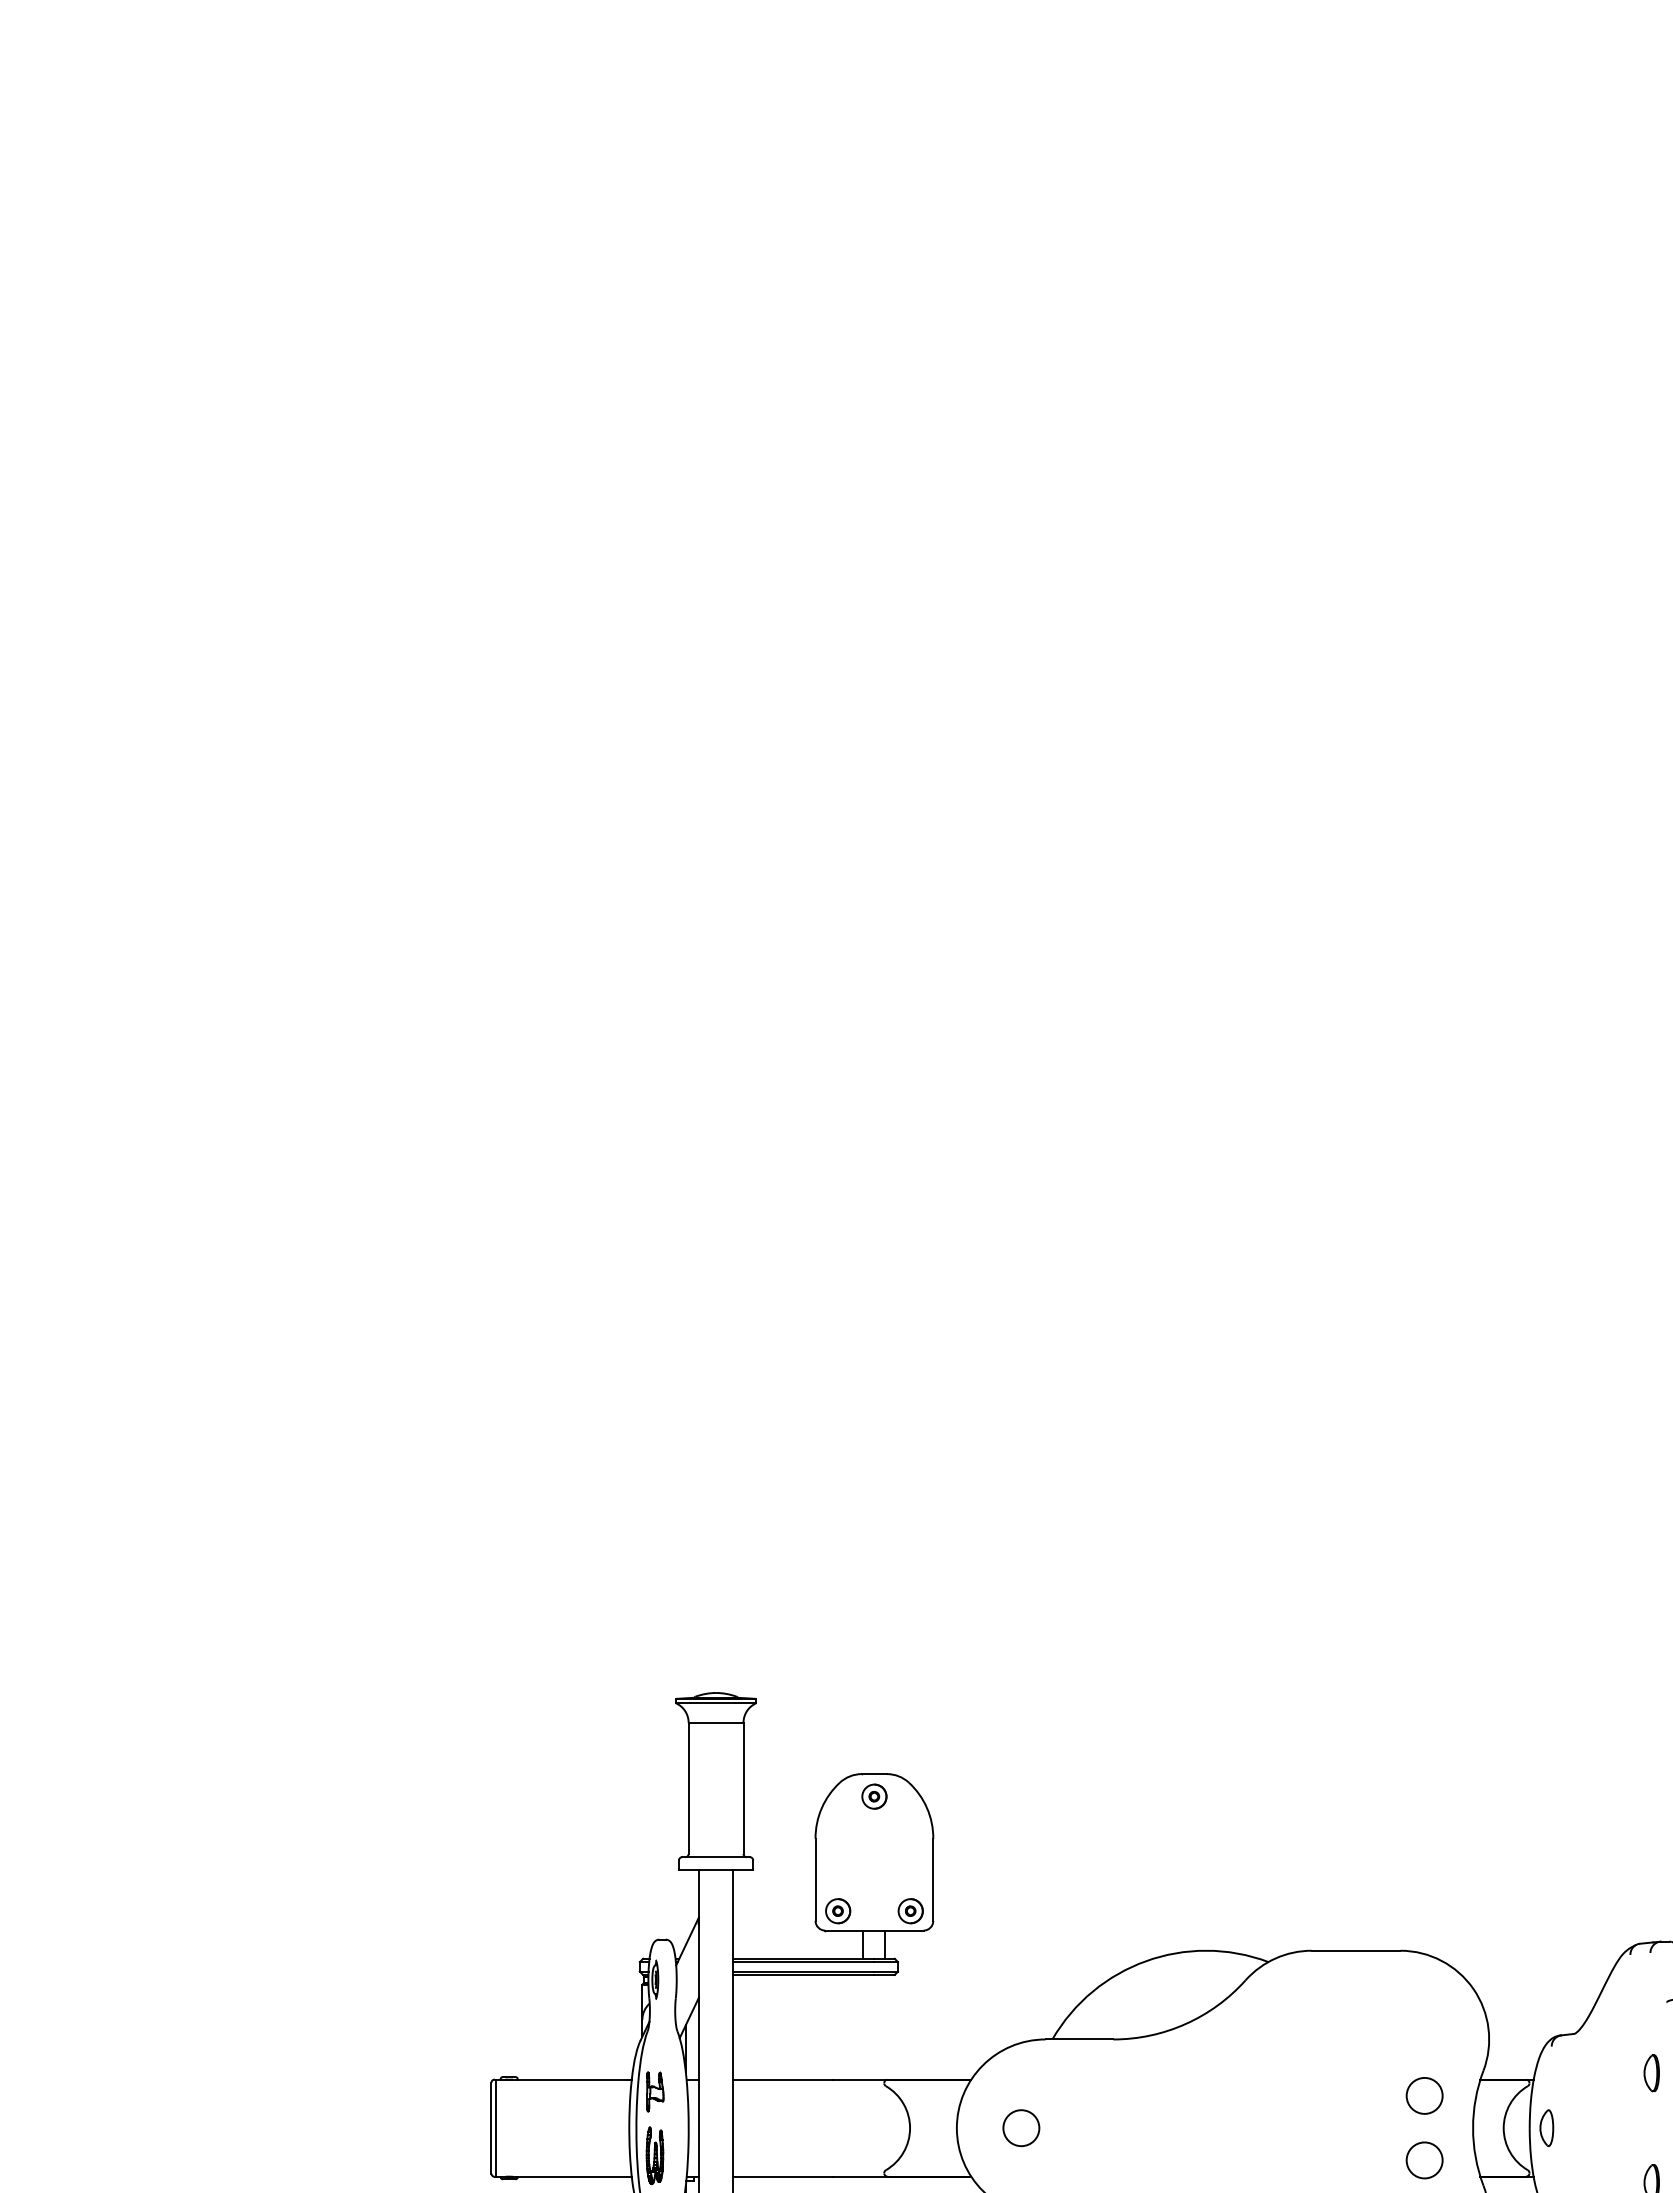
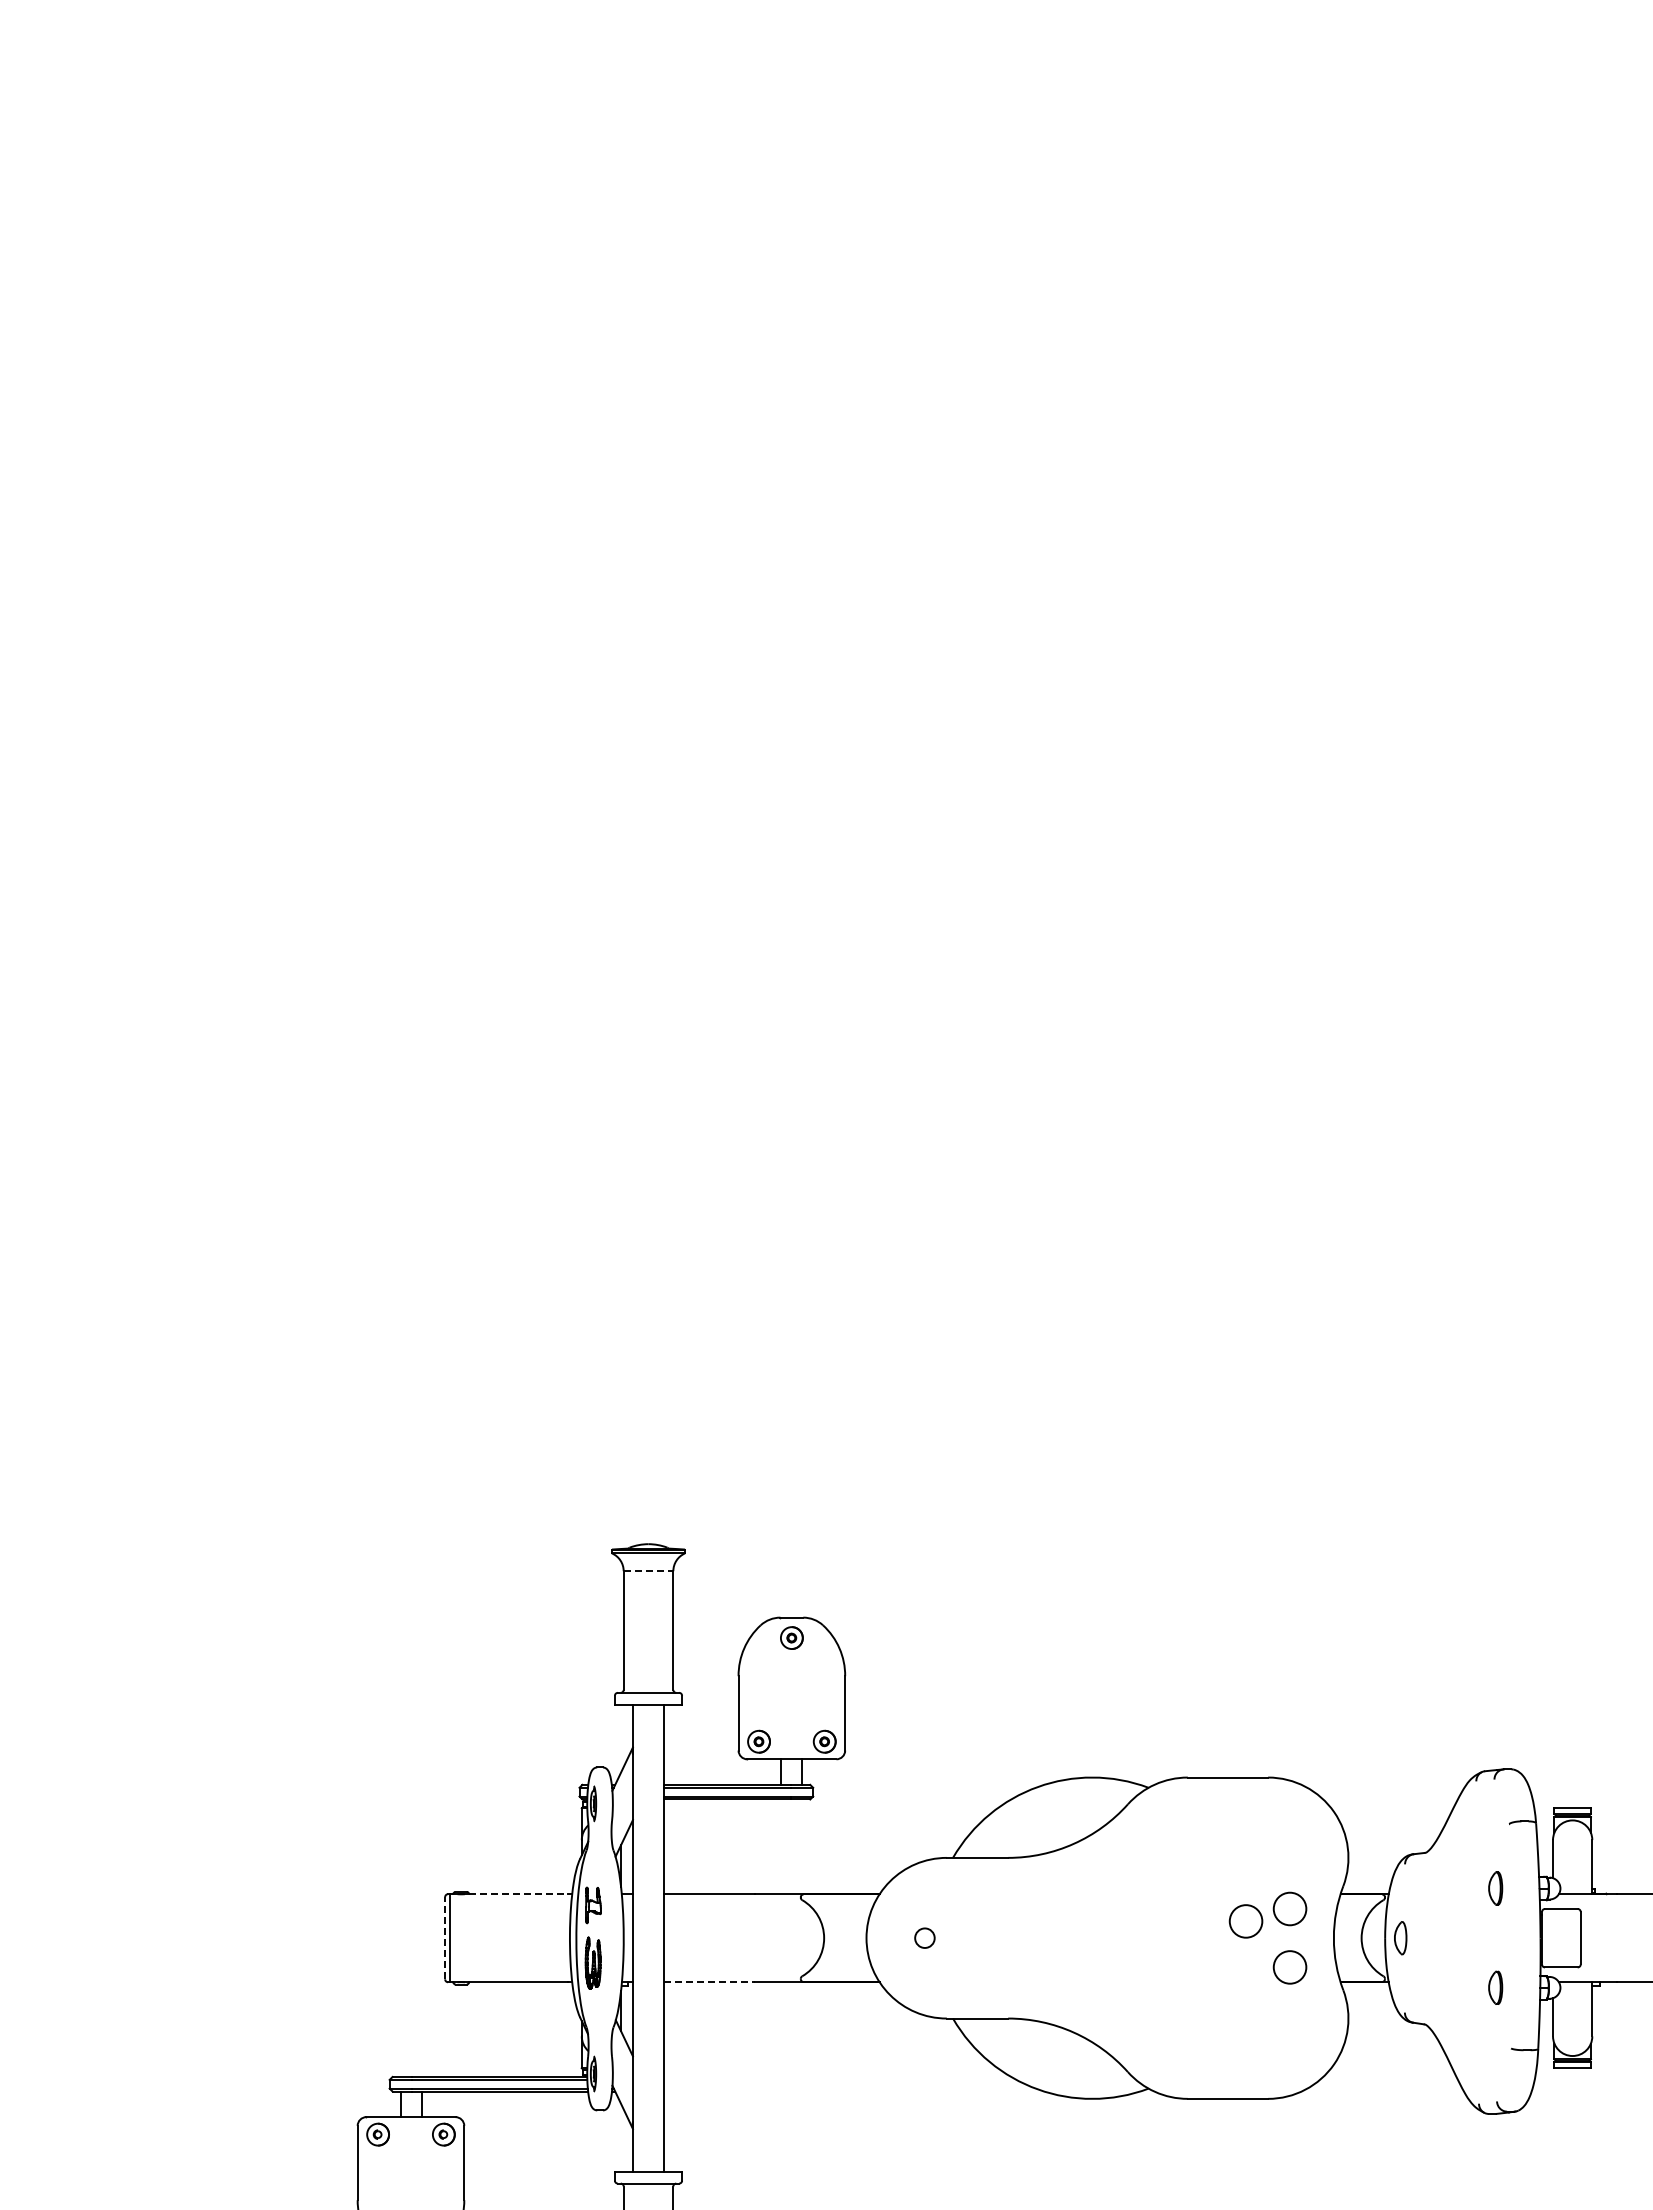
line: (716, 1723) -> (648, 1571), solid -> dashed
line: (572, 2079) -> (518, 1894), solid -> dashed
circle: (1375, 2109) -> (1245, 1921), added
line: (491, 2127) -> (445, 1937), solid -> dashed
circle: (1020, 2127) -> (924, 1937), size x0.6
line: (783, 2177) -> (709, 1982), solid -> dashed

